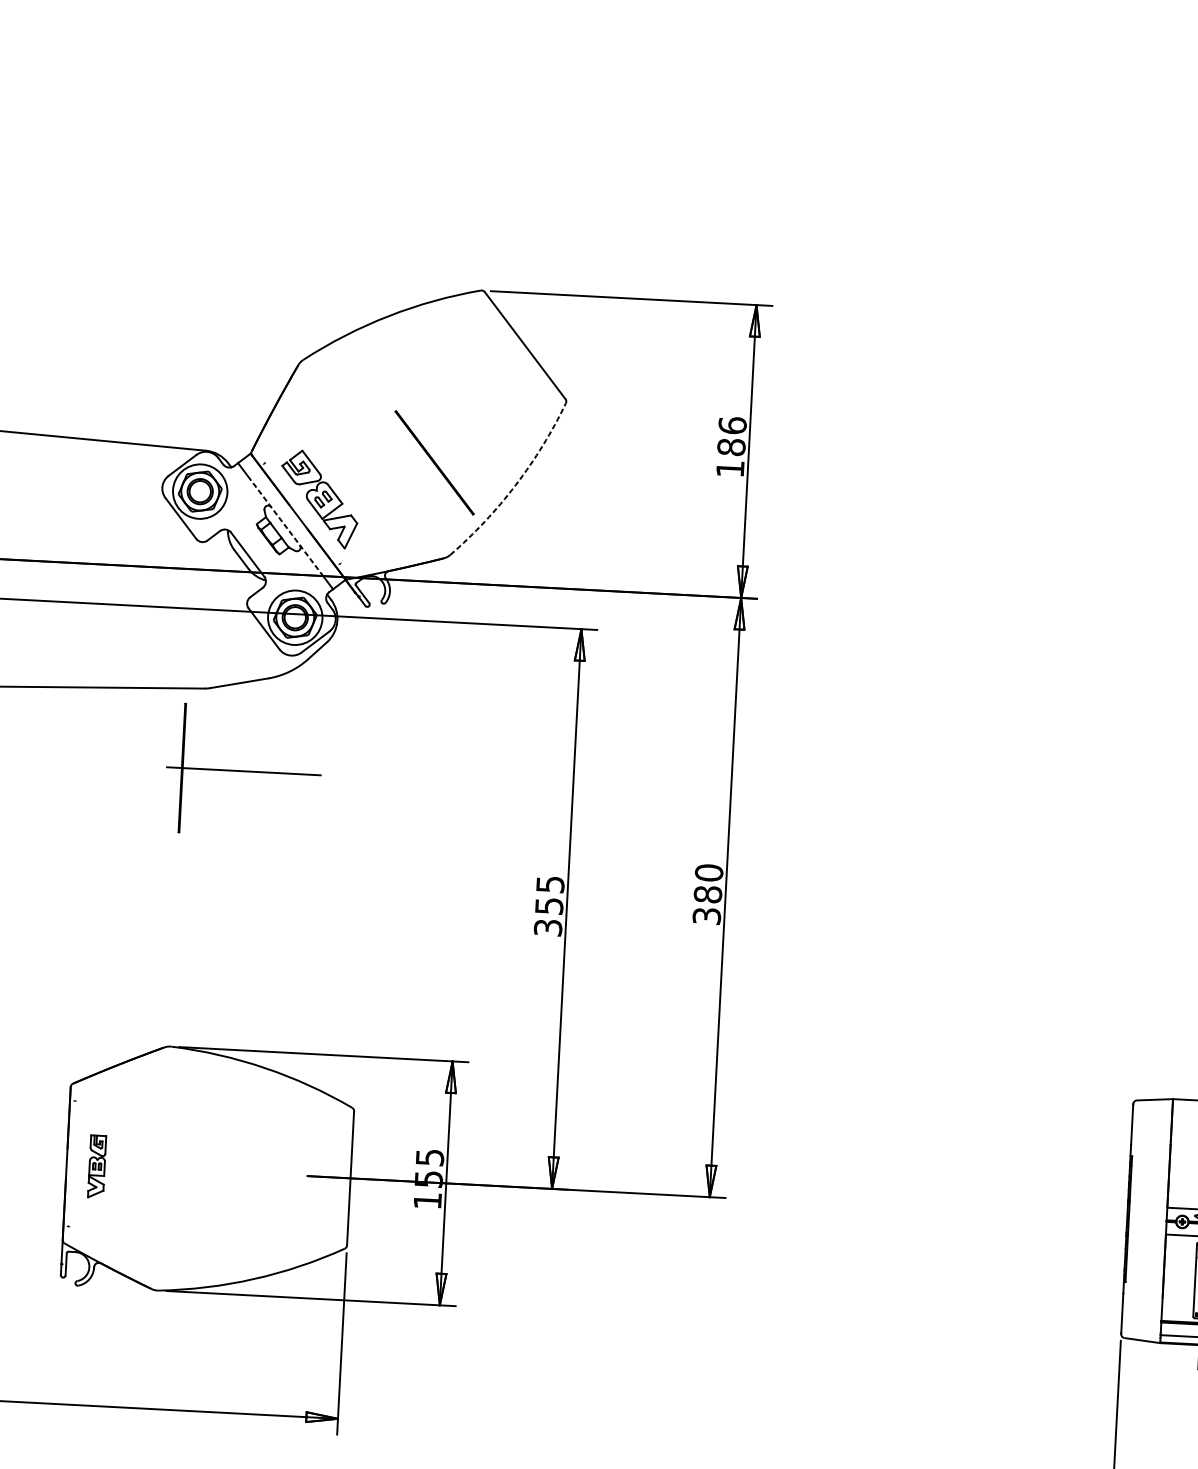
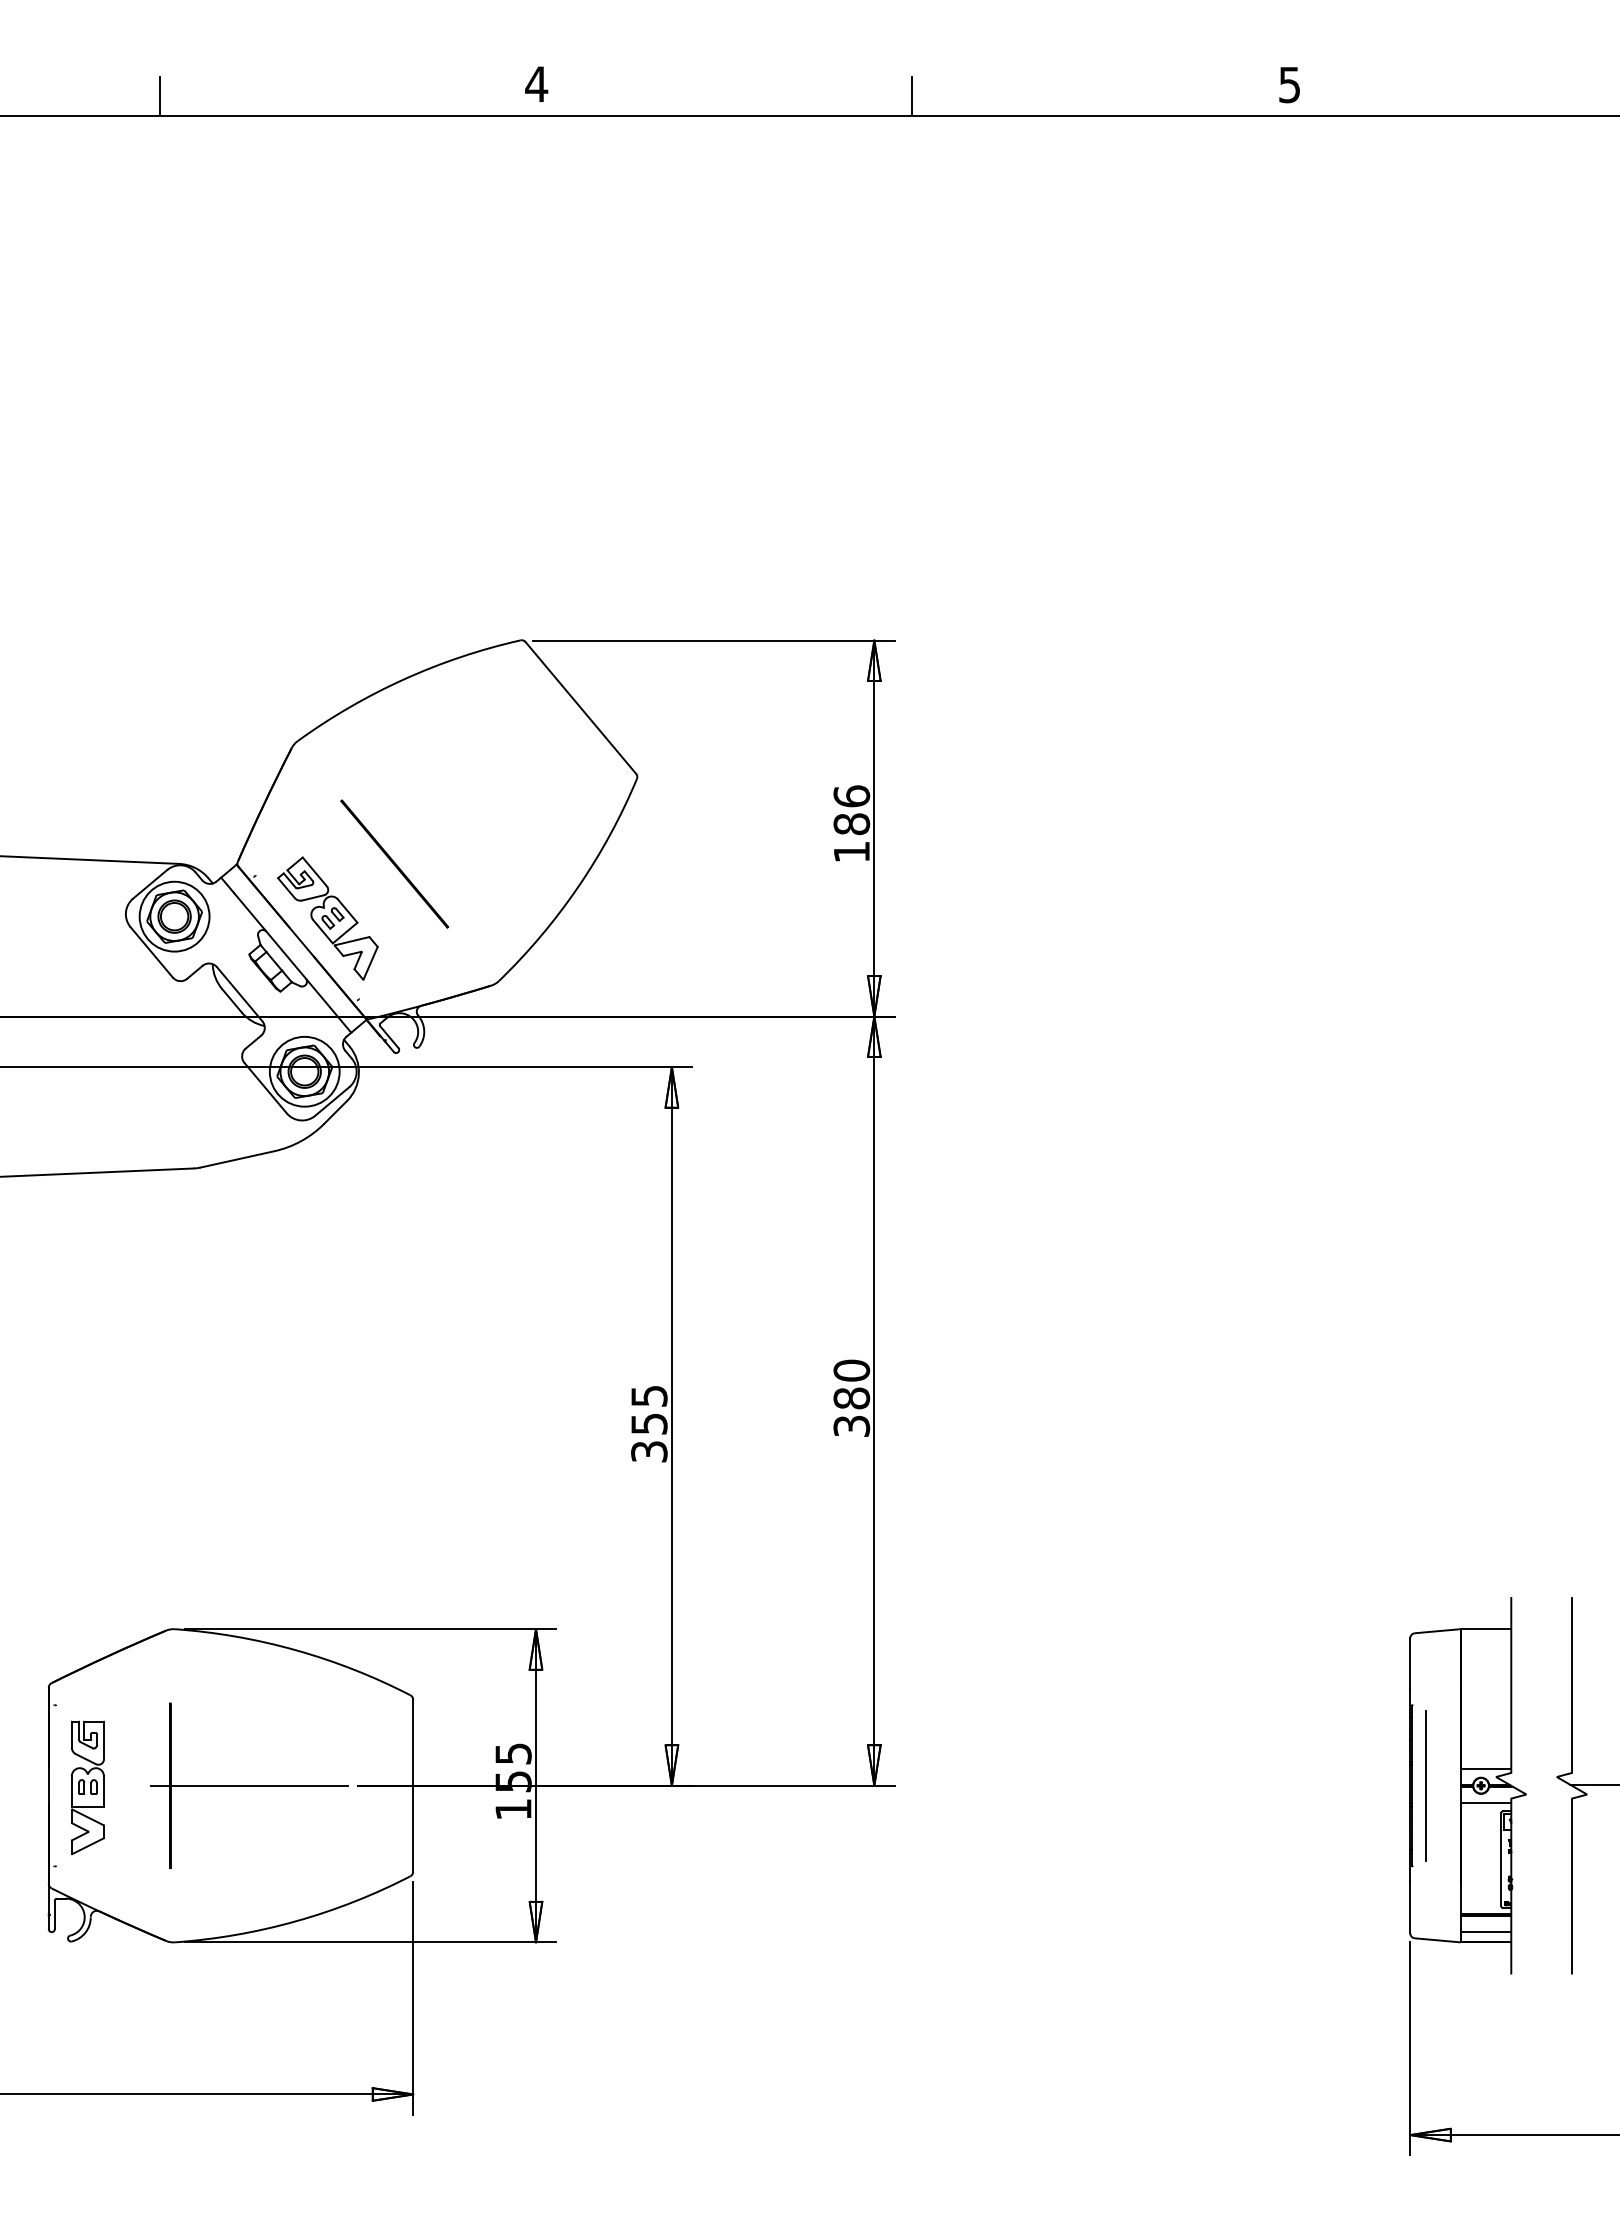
line: (434, 462) -> (394, 863), moved
arc: (516, 484) -> (578, 886), dashed -> solid
line: (285, 526) -> (286, 955), dashed -> solid
part: (244, 771) -> (249, 1785), moved
part: (96, 1166) -> (87, 1787), size x1.67
line: (1139, 1219) -> (1425, 1785), added

